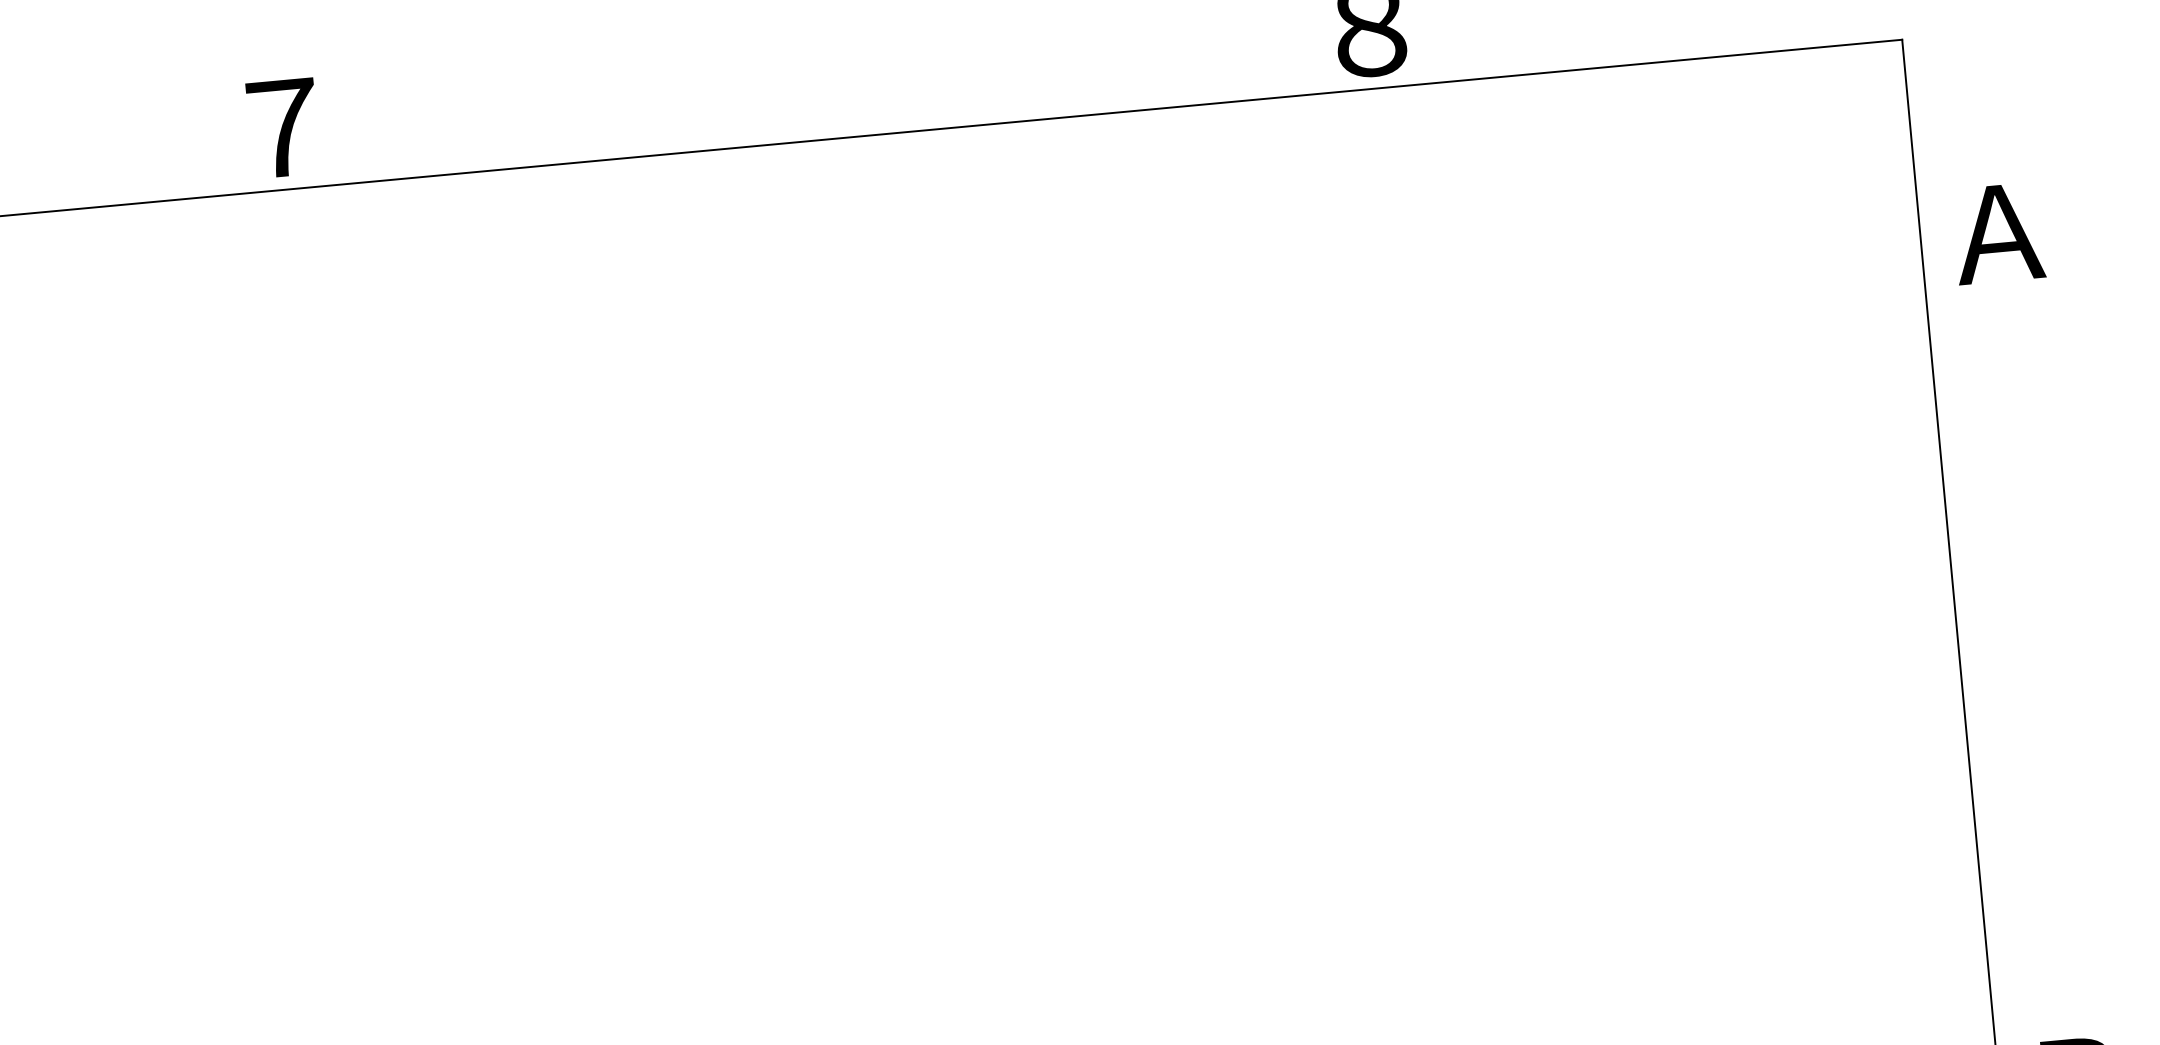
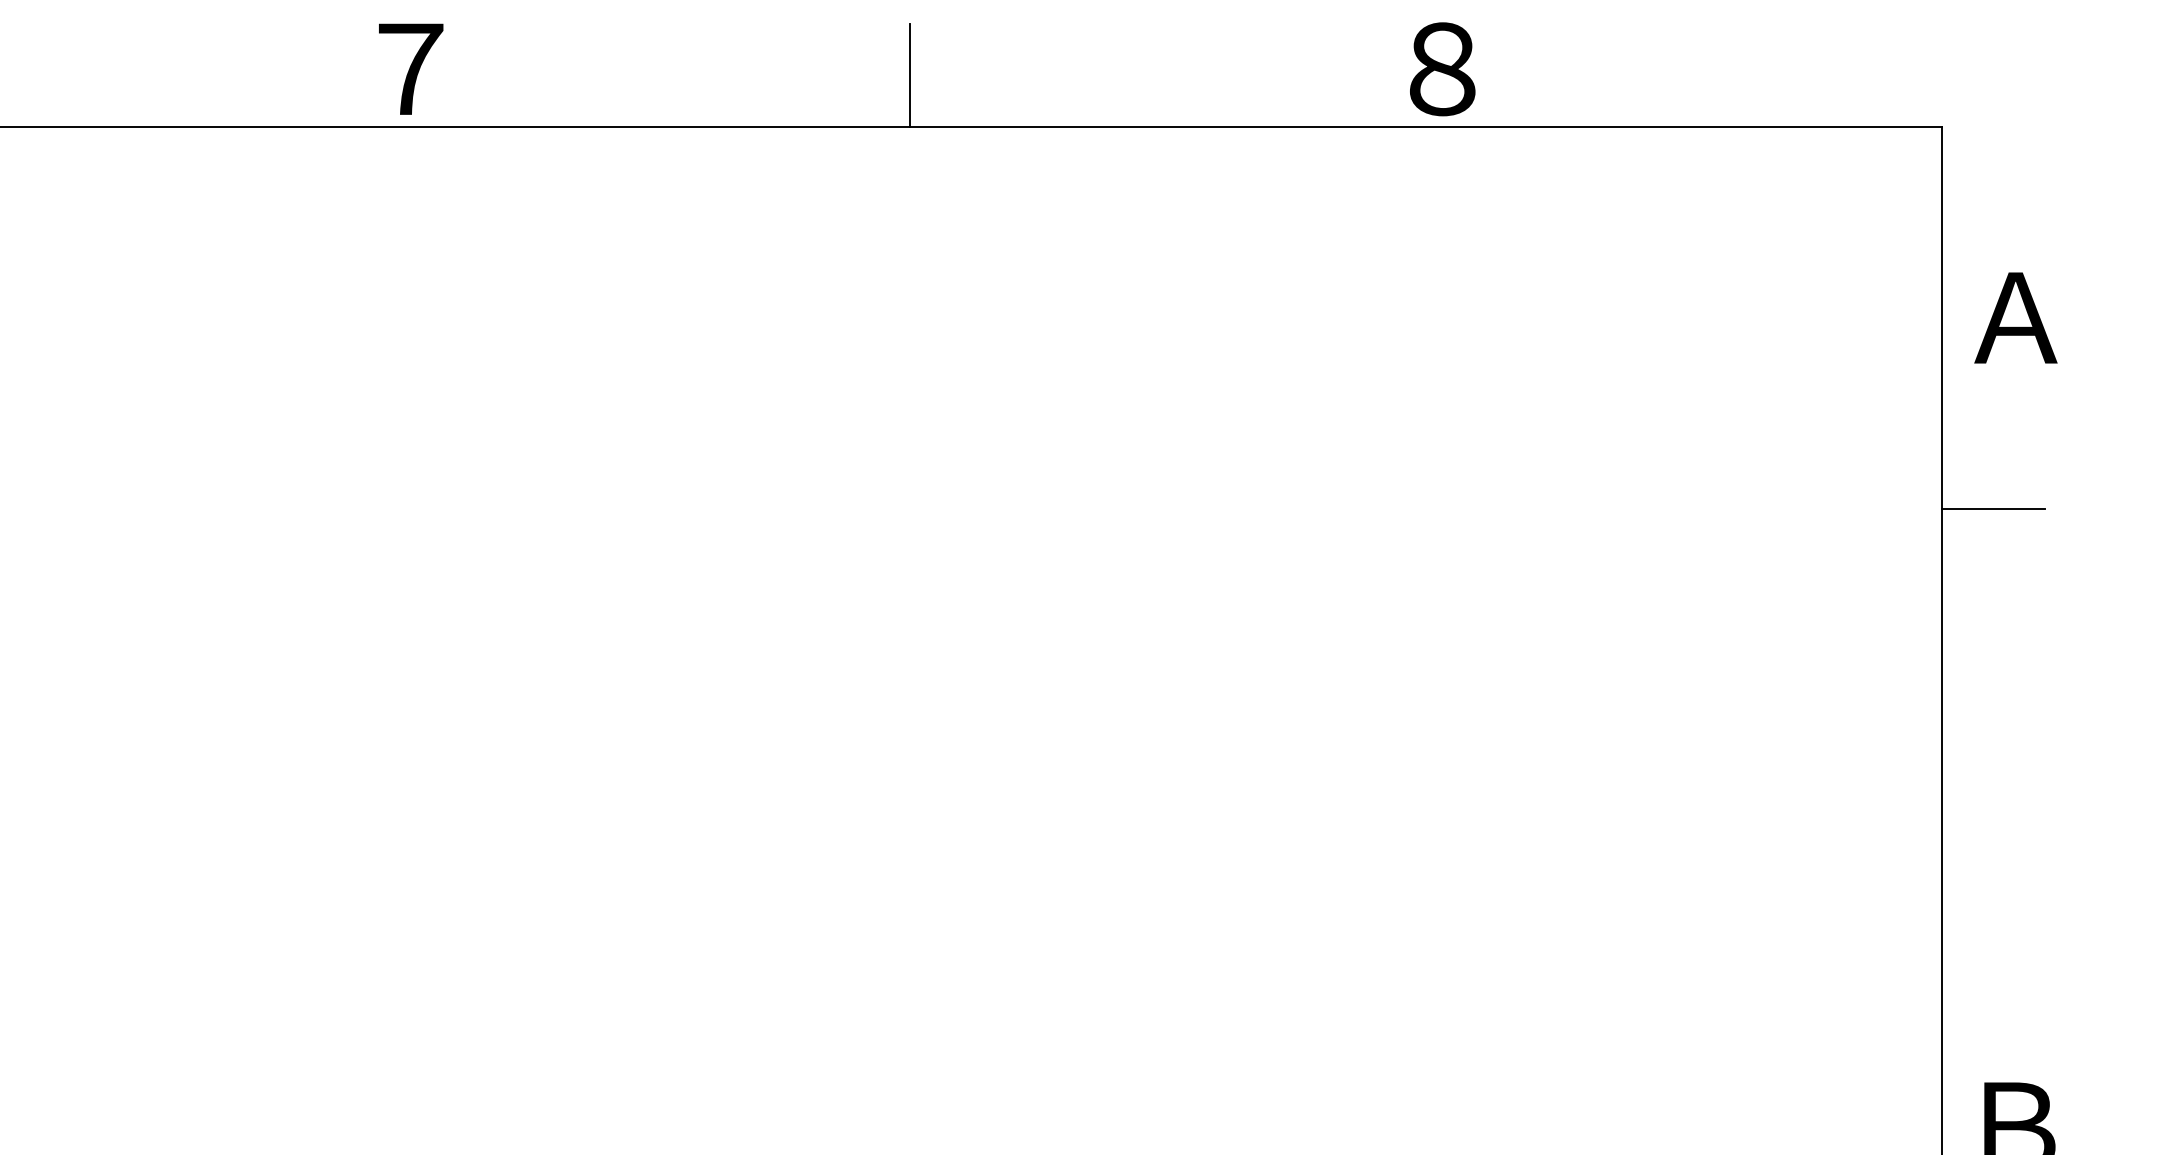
line: (810, 86) -> (910, 75), added
line: (1993, 437) -> (1993, 509), added

